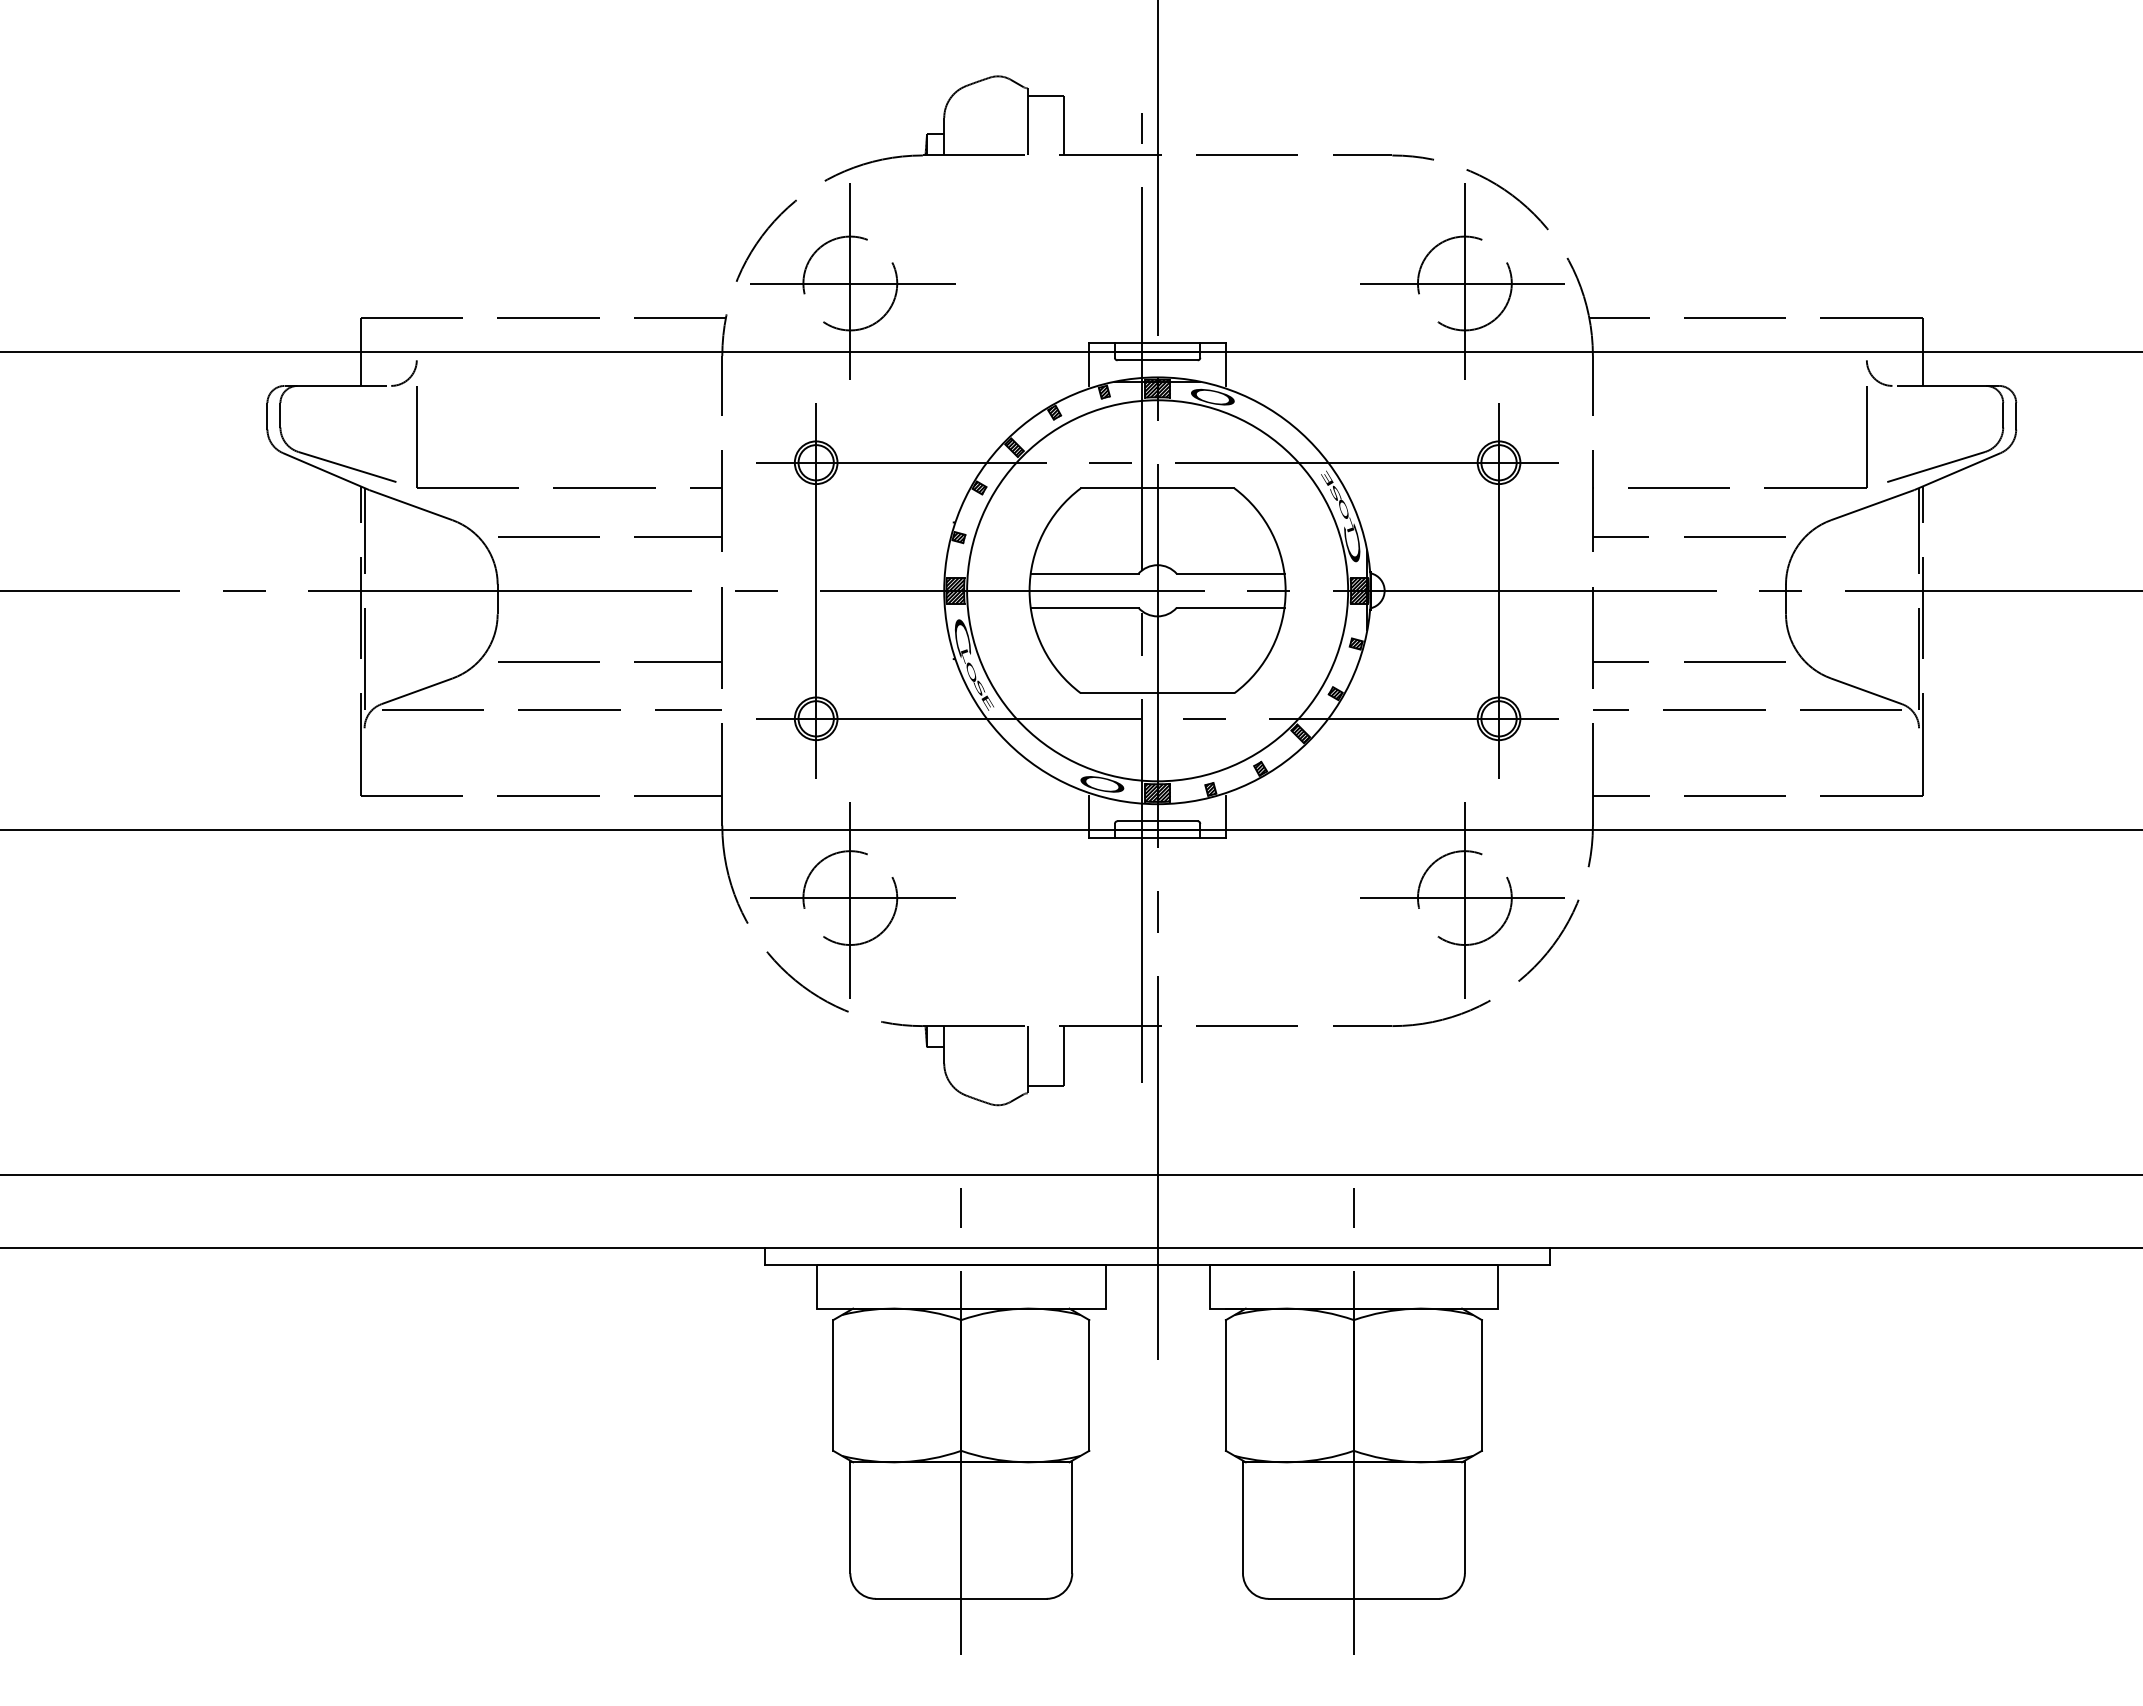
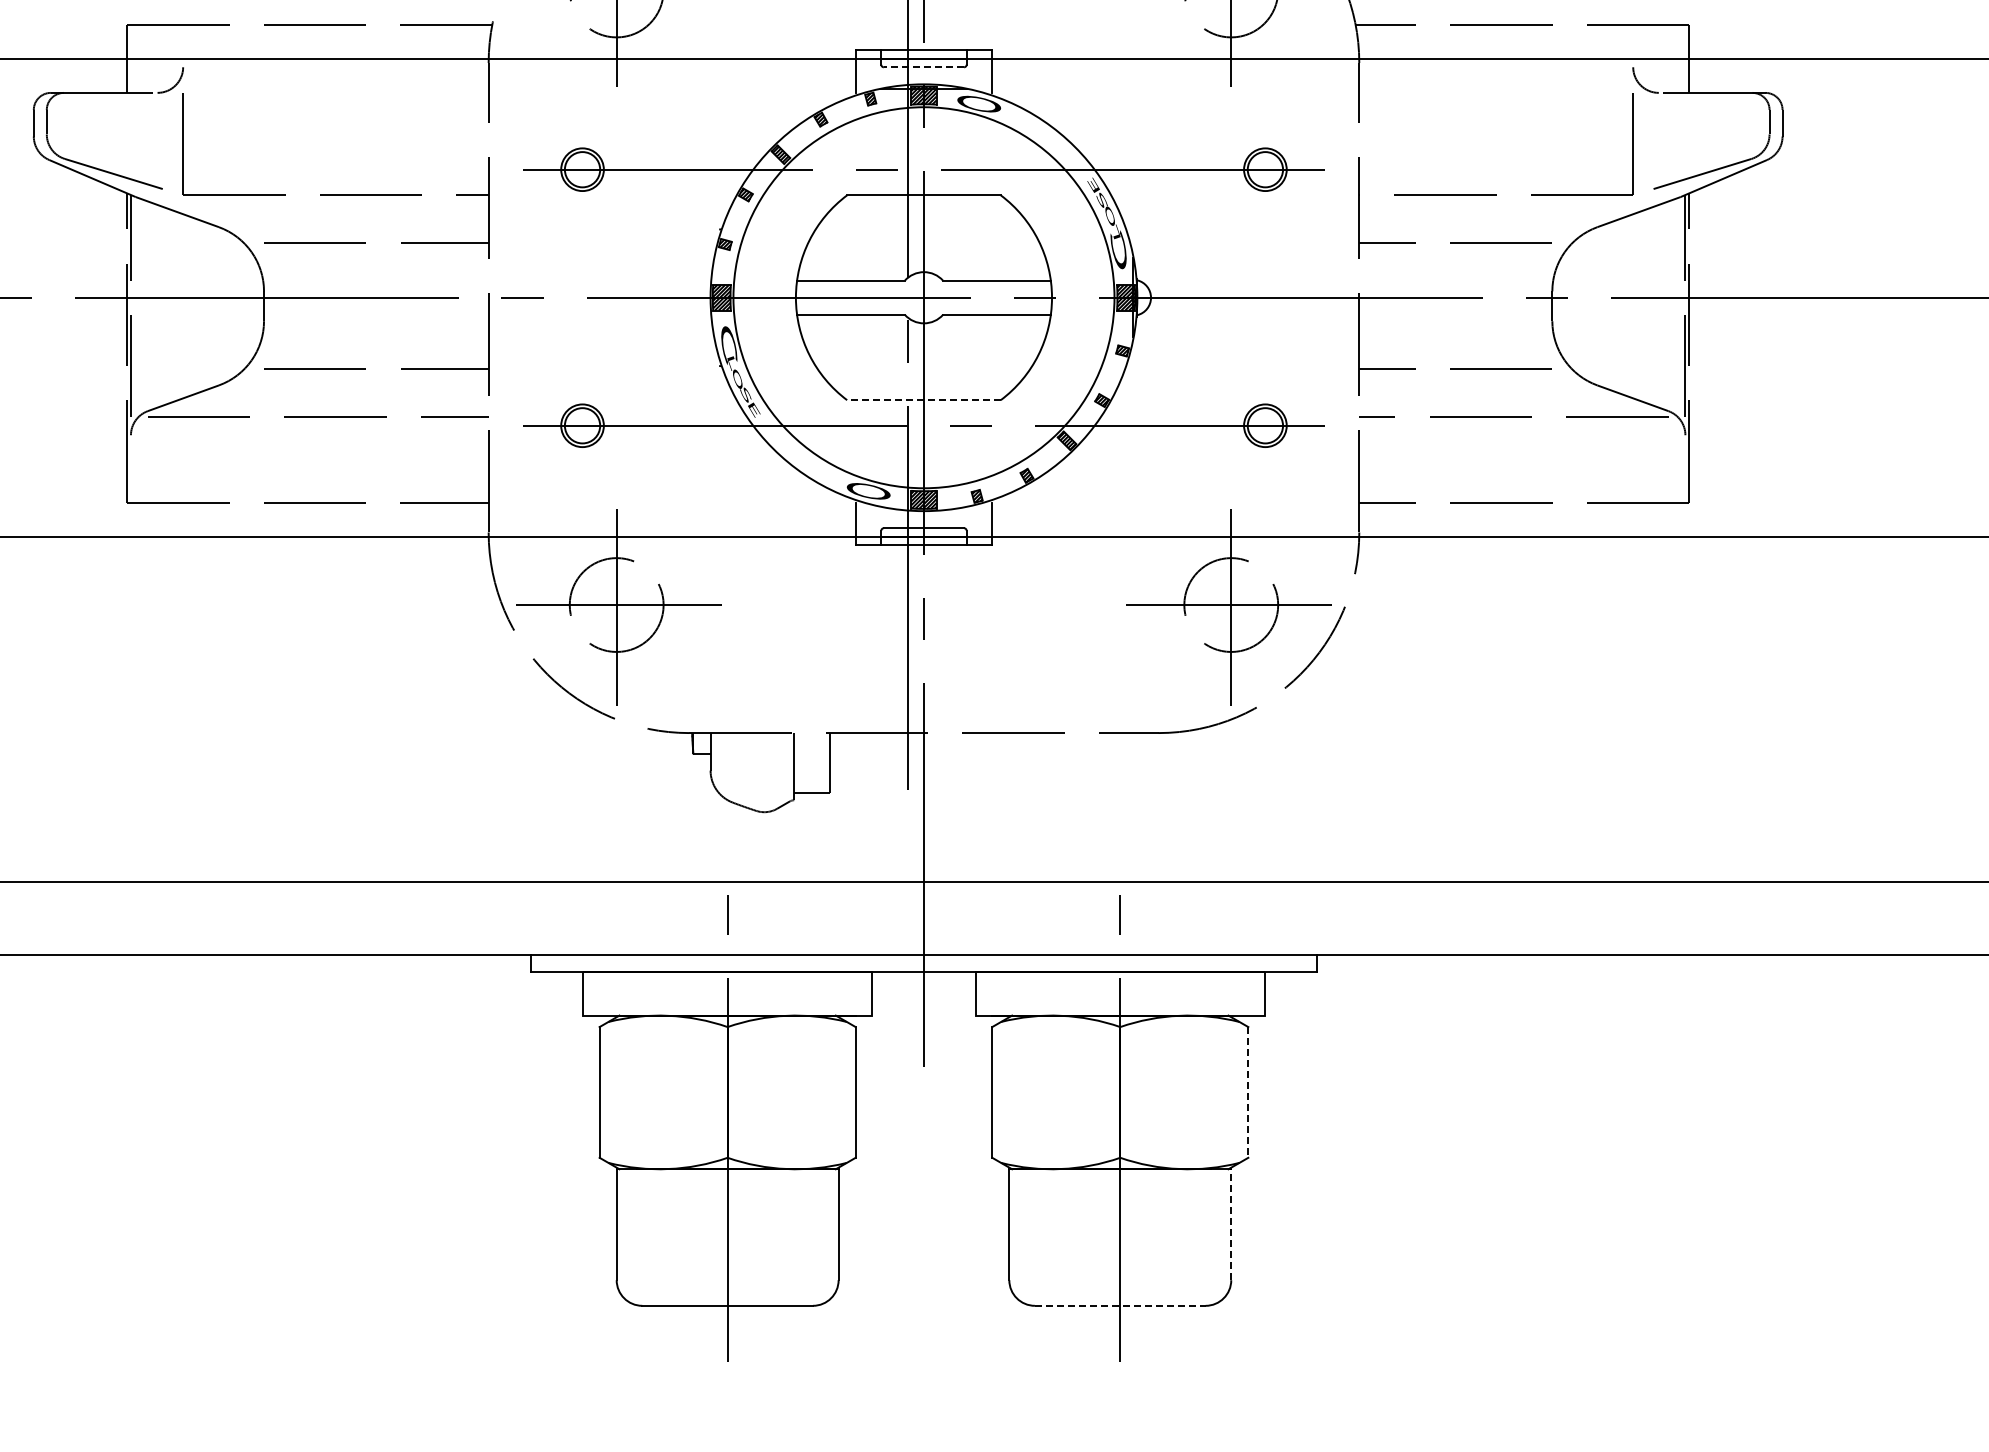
line: (1157, 360) -> (923, 67), solid -> dashed
line: (816, 590) -> (582, 297), removed
line: (1499, 590) -> (1265, 297), removed
line: (1157, 693) -> (923, 400), solid -> dashed
line: (1481, 1385) -> (1247, 1092), solid -> dashed
line: (1464, 1517) -> (1230, 1224), solid -> dashed
line: (1354, 1598) -> (1120, 1305), solid -> dashed

